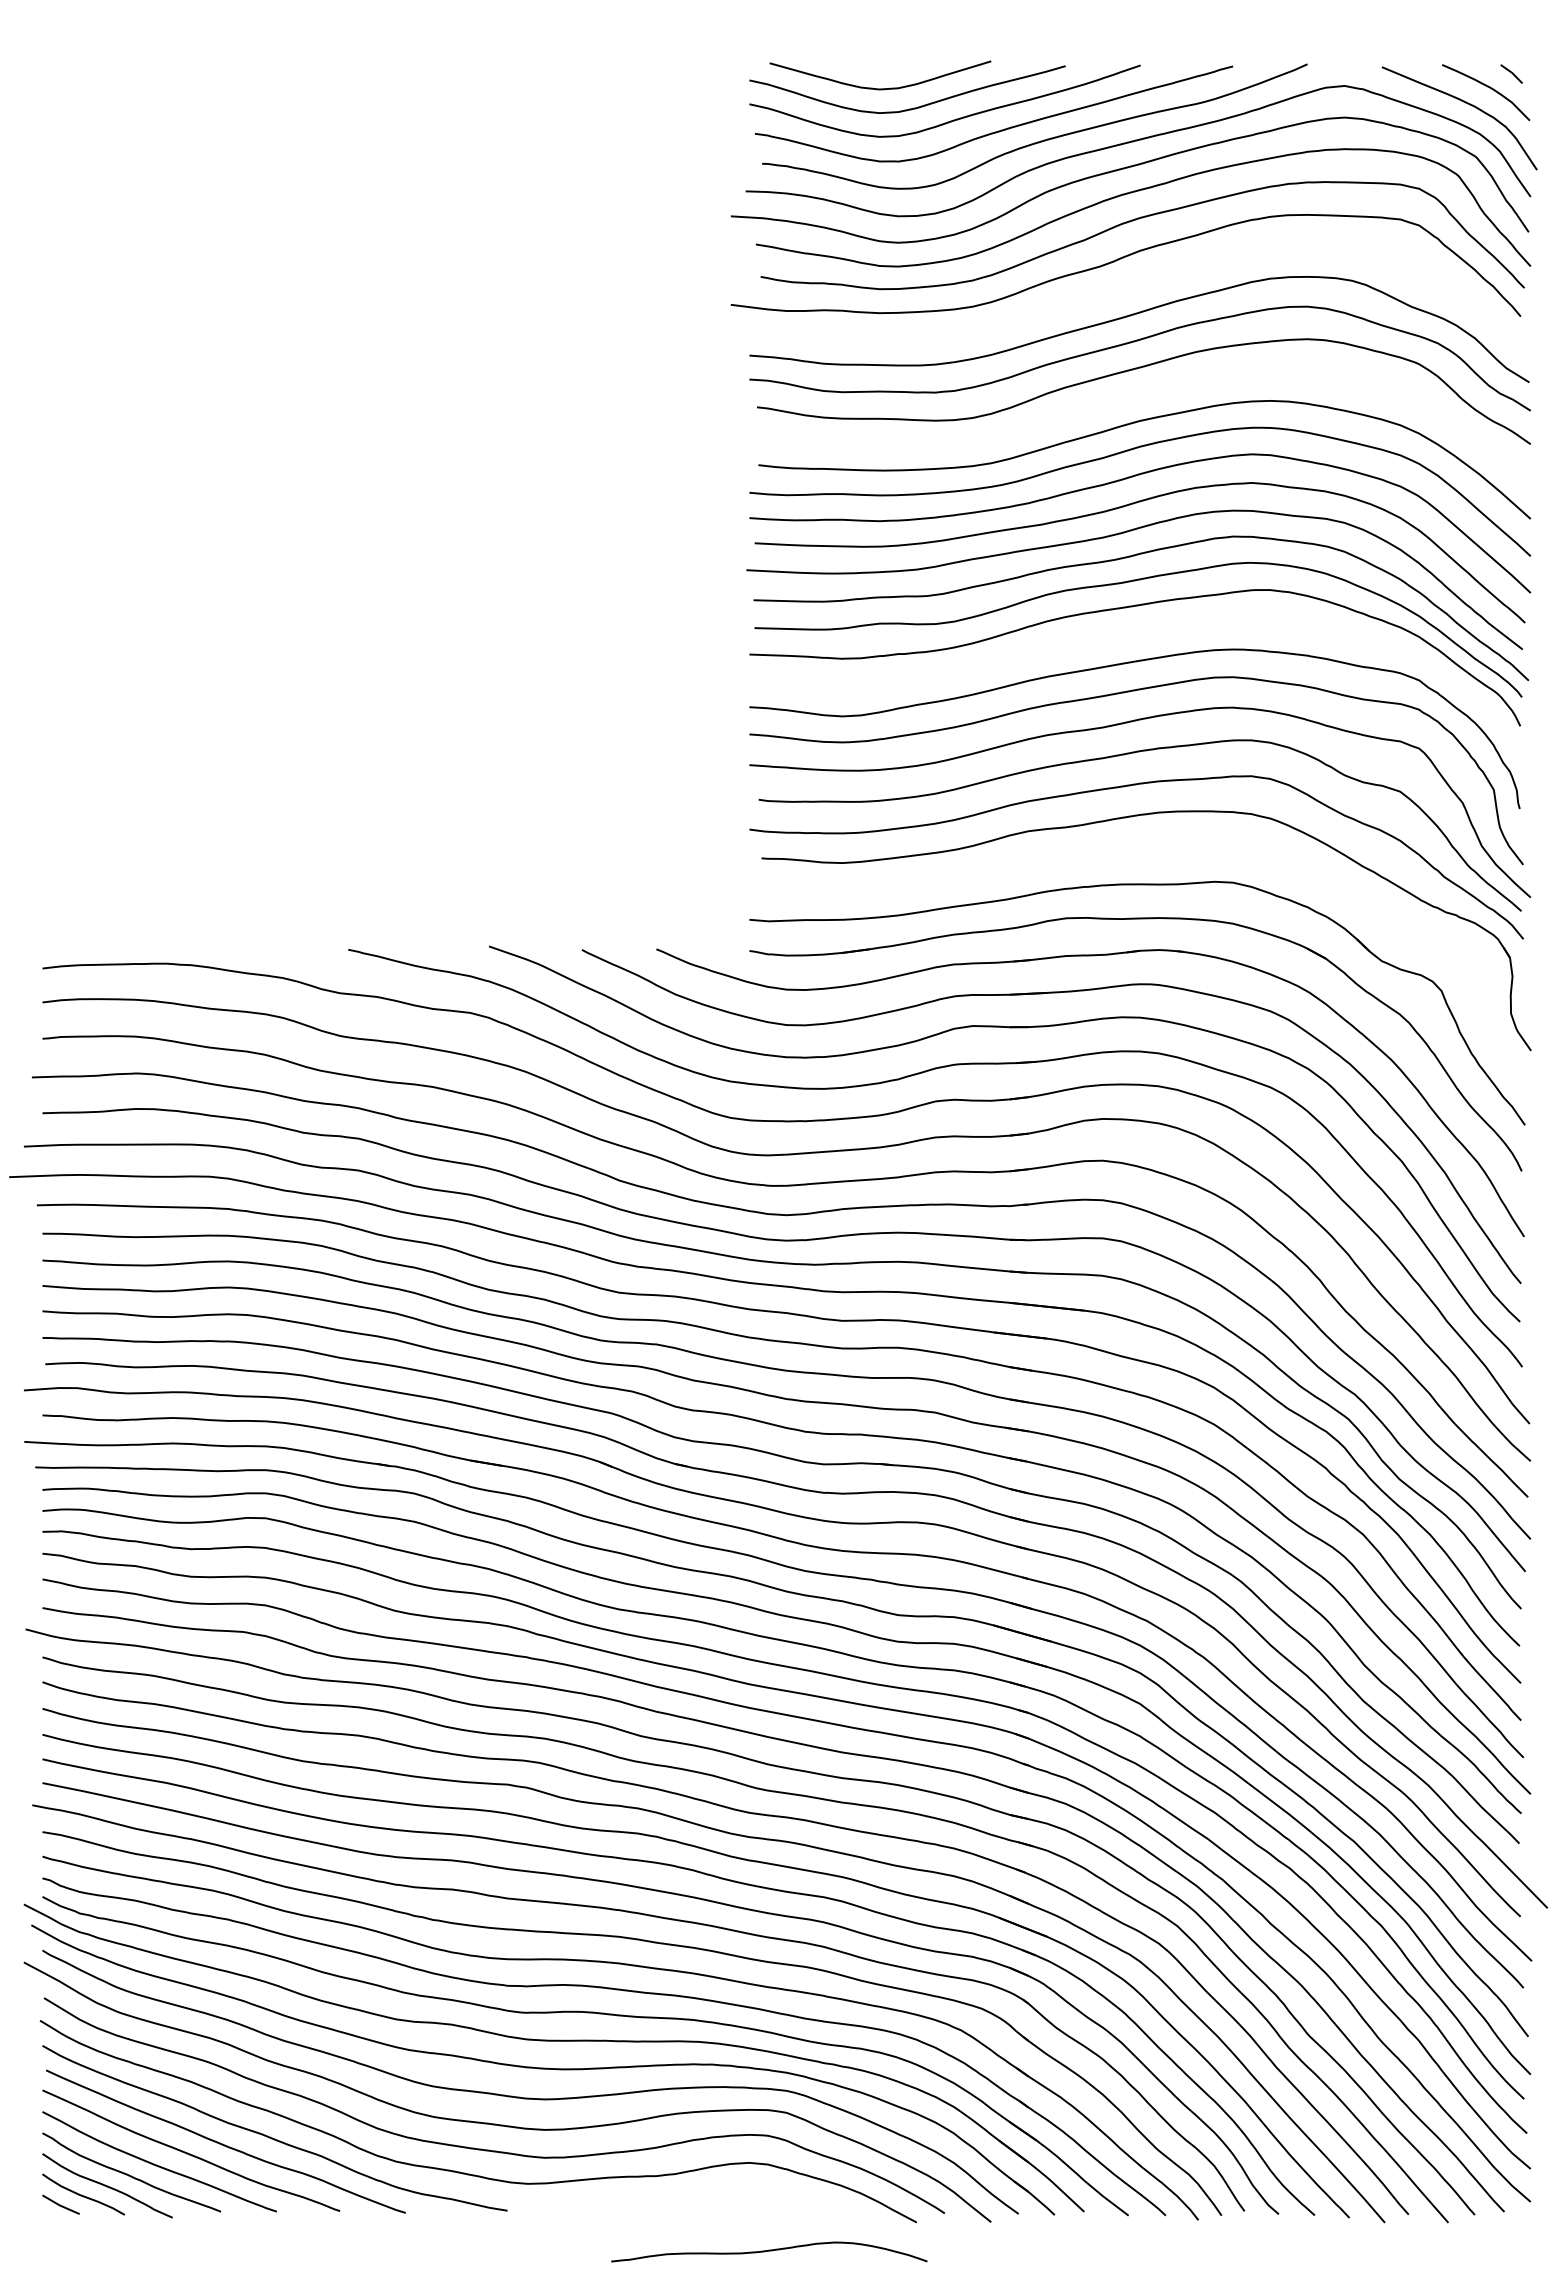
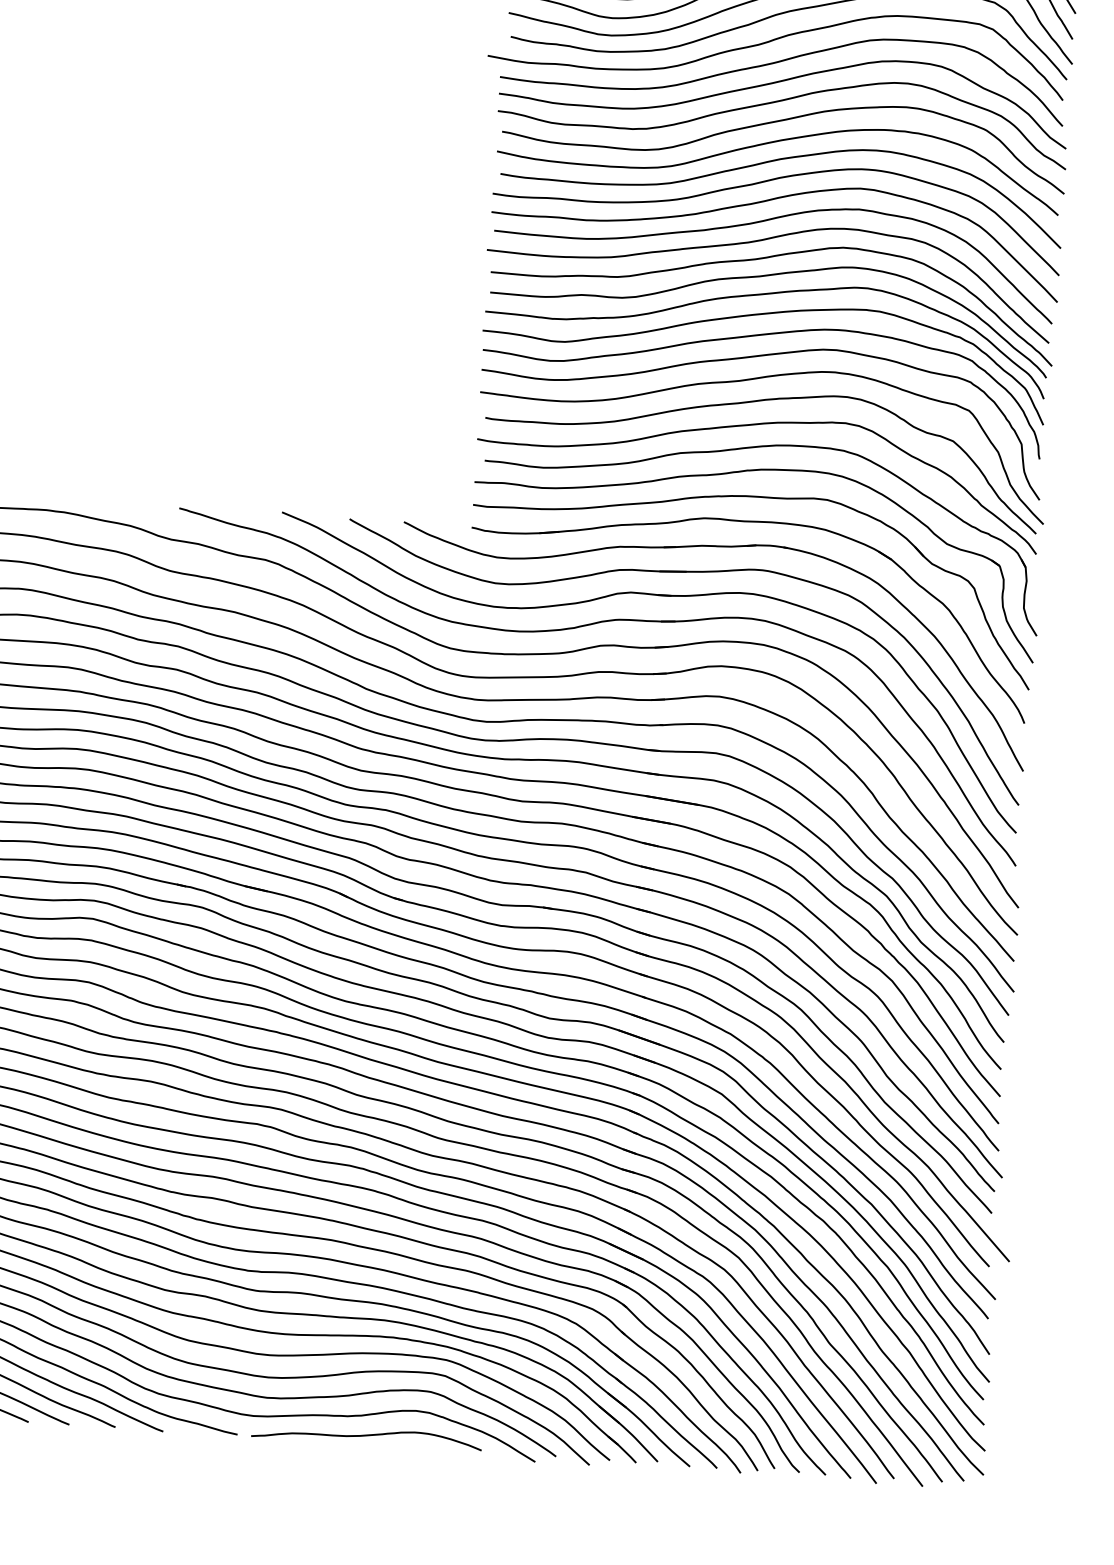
curve: (1131, 288) -> (780, 62), added
curve: (1131, 398) -> (775, 142), added
curve: (1127, 635) -> (761, 314), added
part: (1112, 852) -> (740, 472), added
curve: (769, 2251) -> (366, 1436), moved

